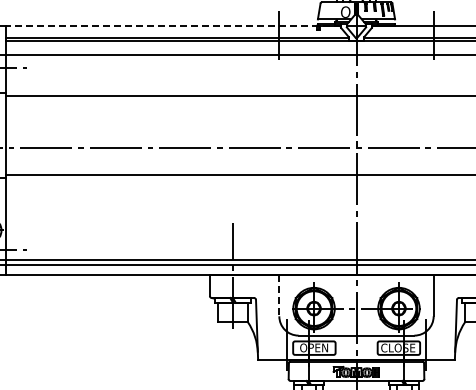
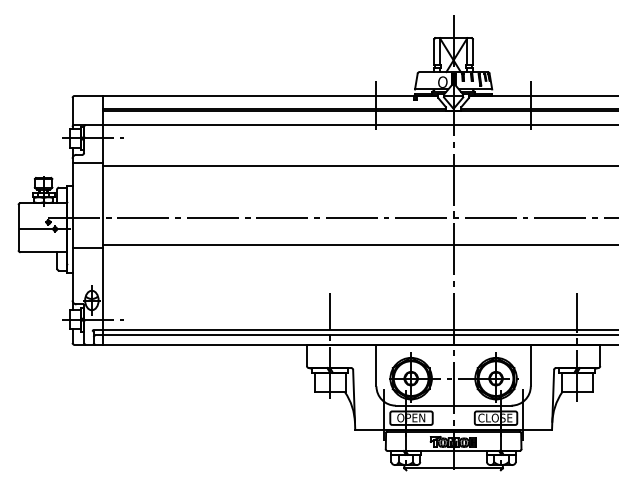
line: (173, 26) -> (270, 96), dashed -> solid
line: (279, 295) -> (376, 365), dashed -> solid

